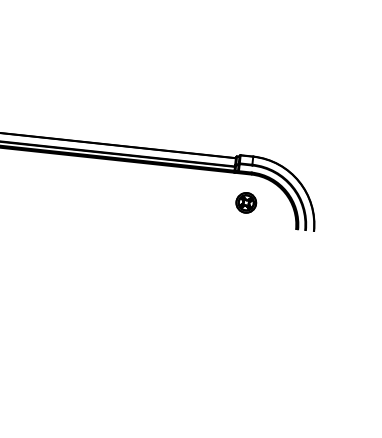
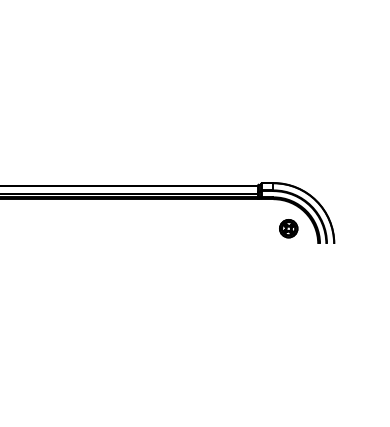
part: (246, 202) -> (288, 228), moved

